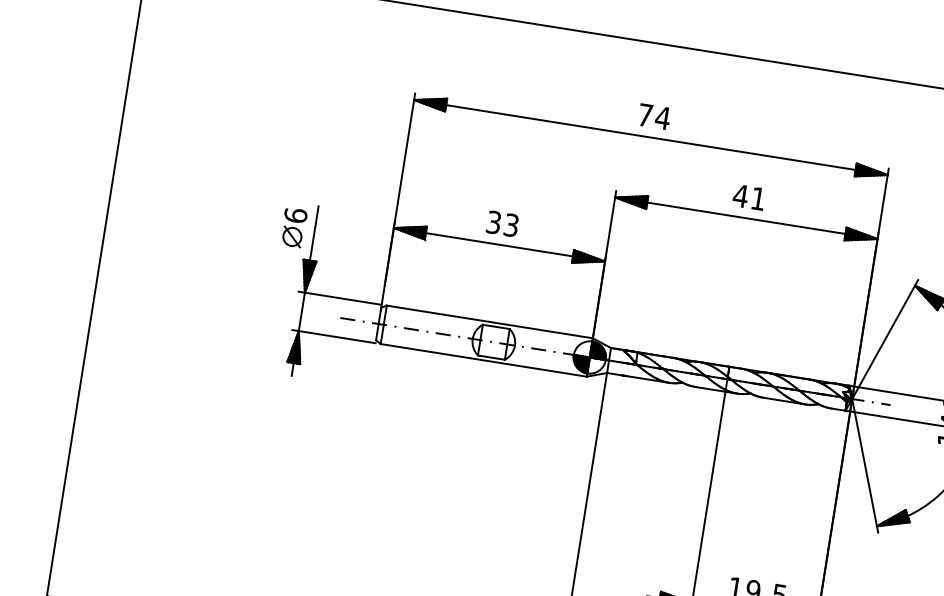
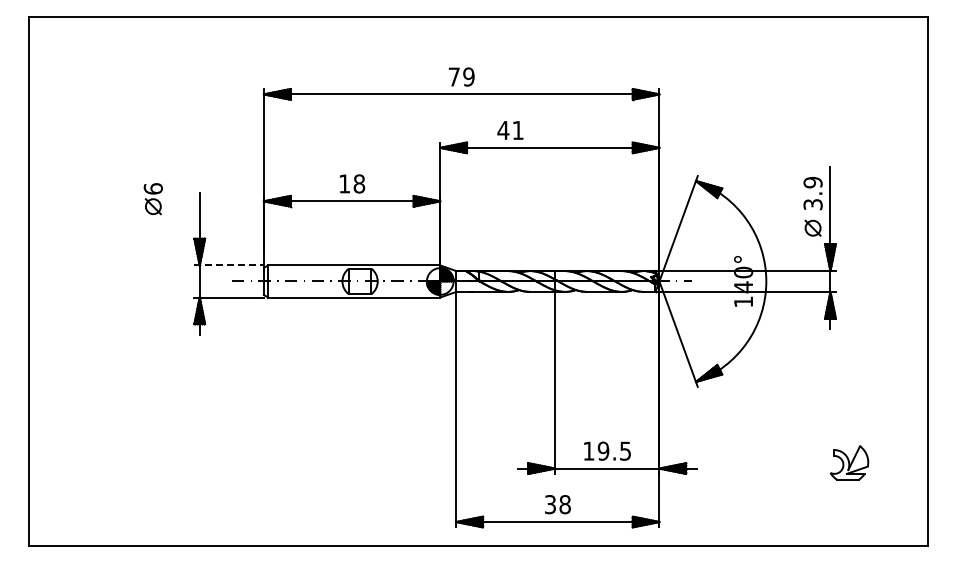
text: (662, 117) -> (468, 76), 74 -> 79
text: (749, 197) -> (510, 130), moved
text: (503, 223) -> (352, 183), 33 -> 18
part: (292, 228) -> (152, 199), moved
line: (340, 298) -> (229, 265), solid -> dashed

